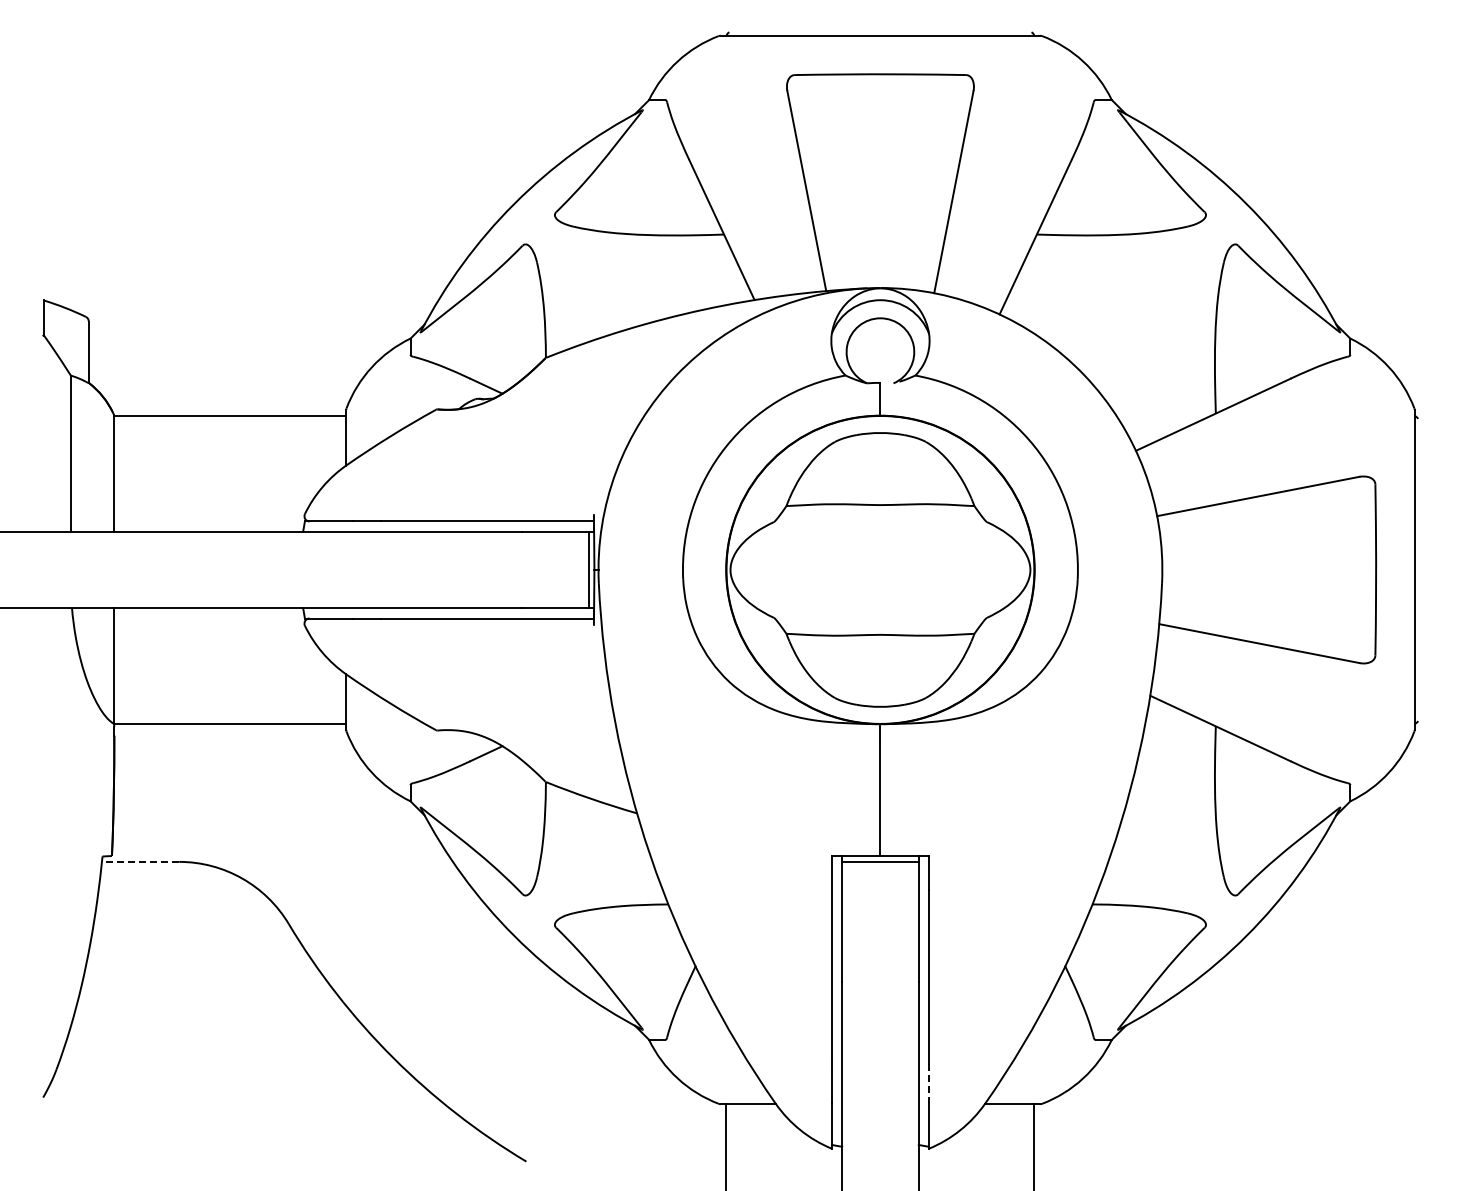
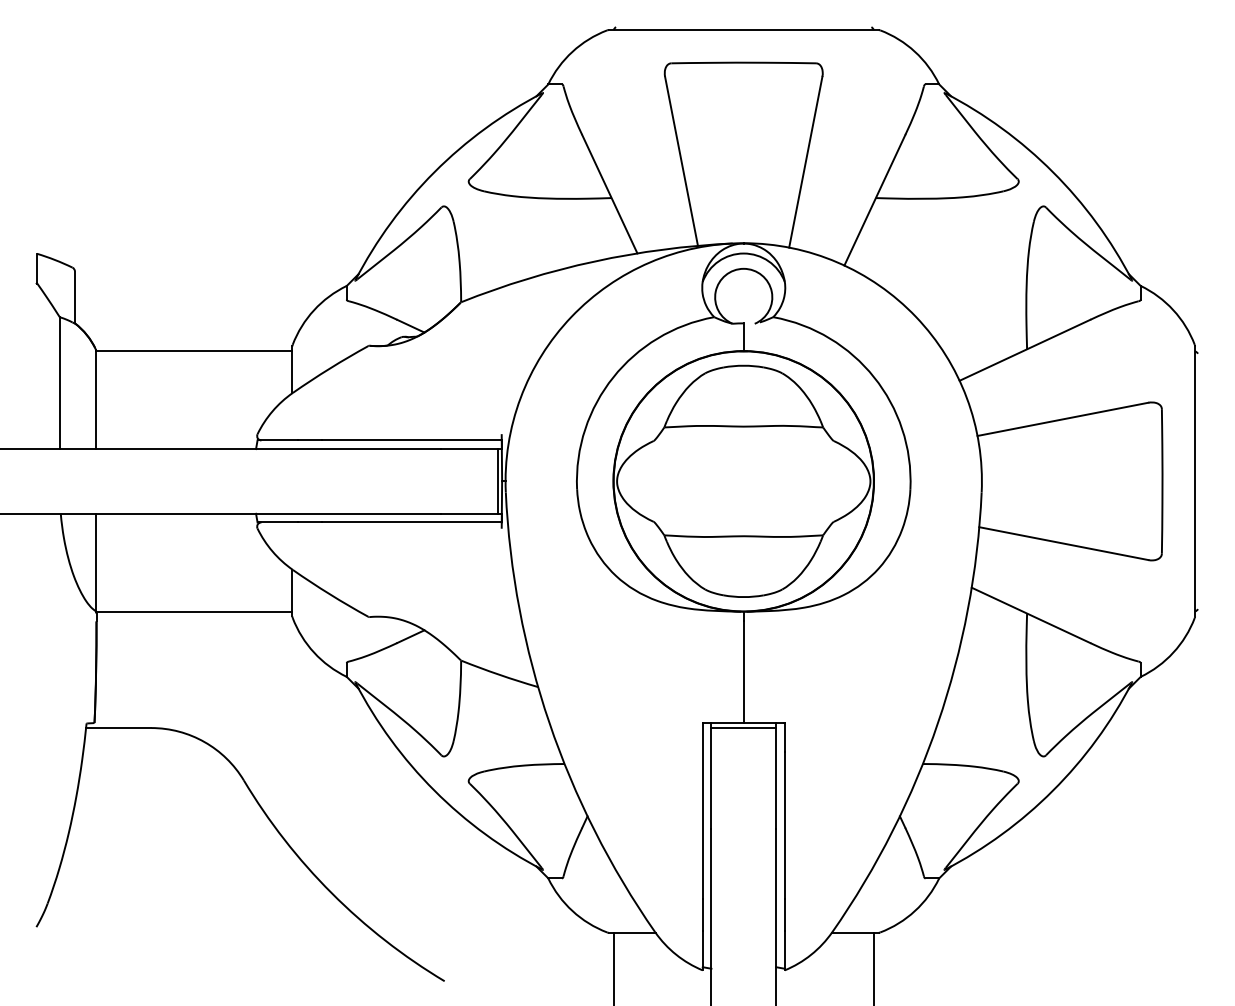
line: (140, 861) -> (118, 727), dashed -> solid
line: (929, 1084) -> (785, 916), dashed -> solid

